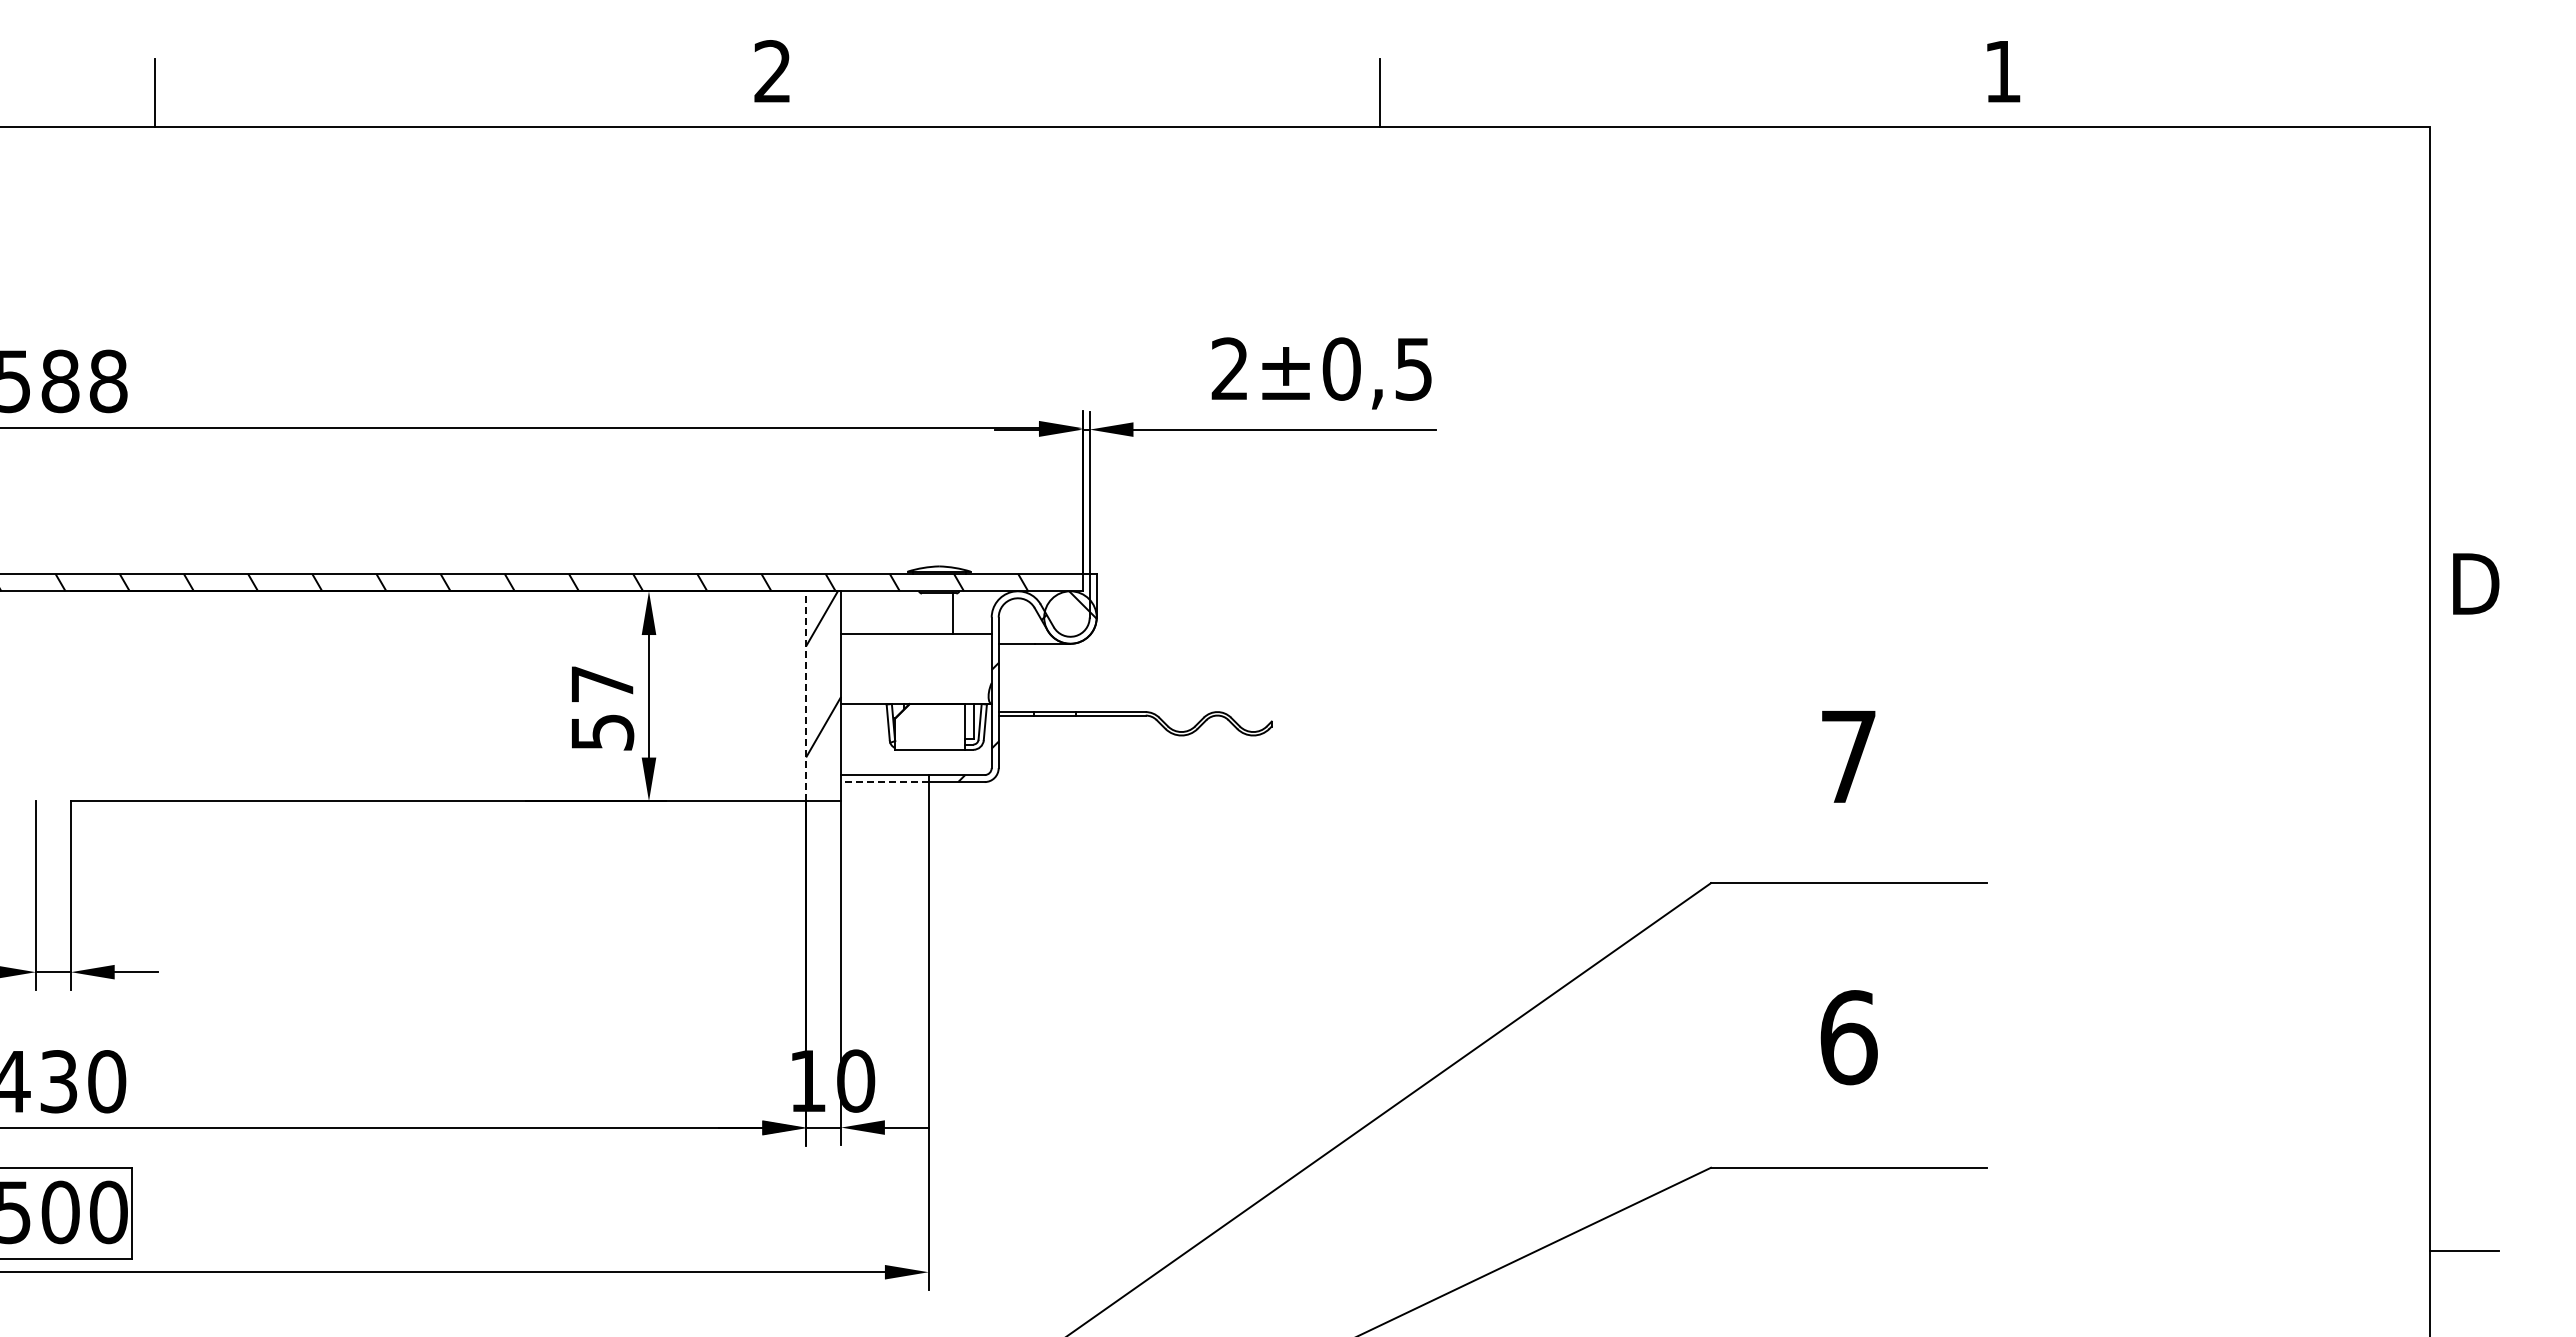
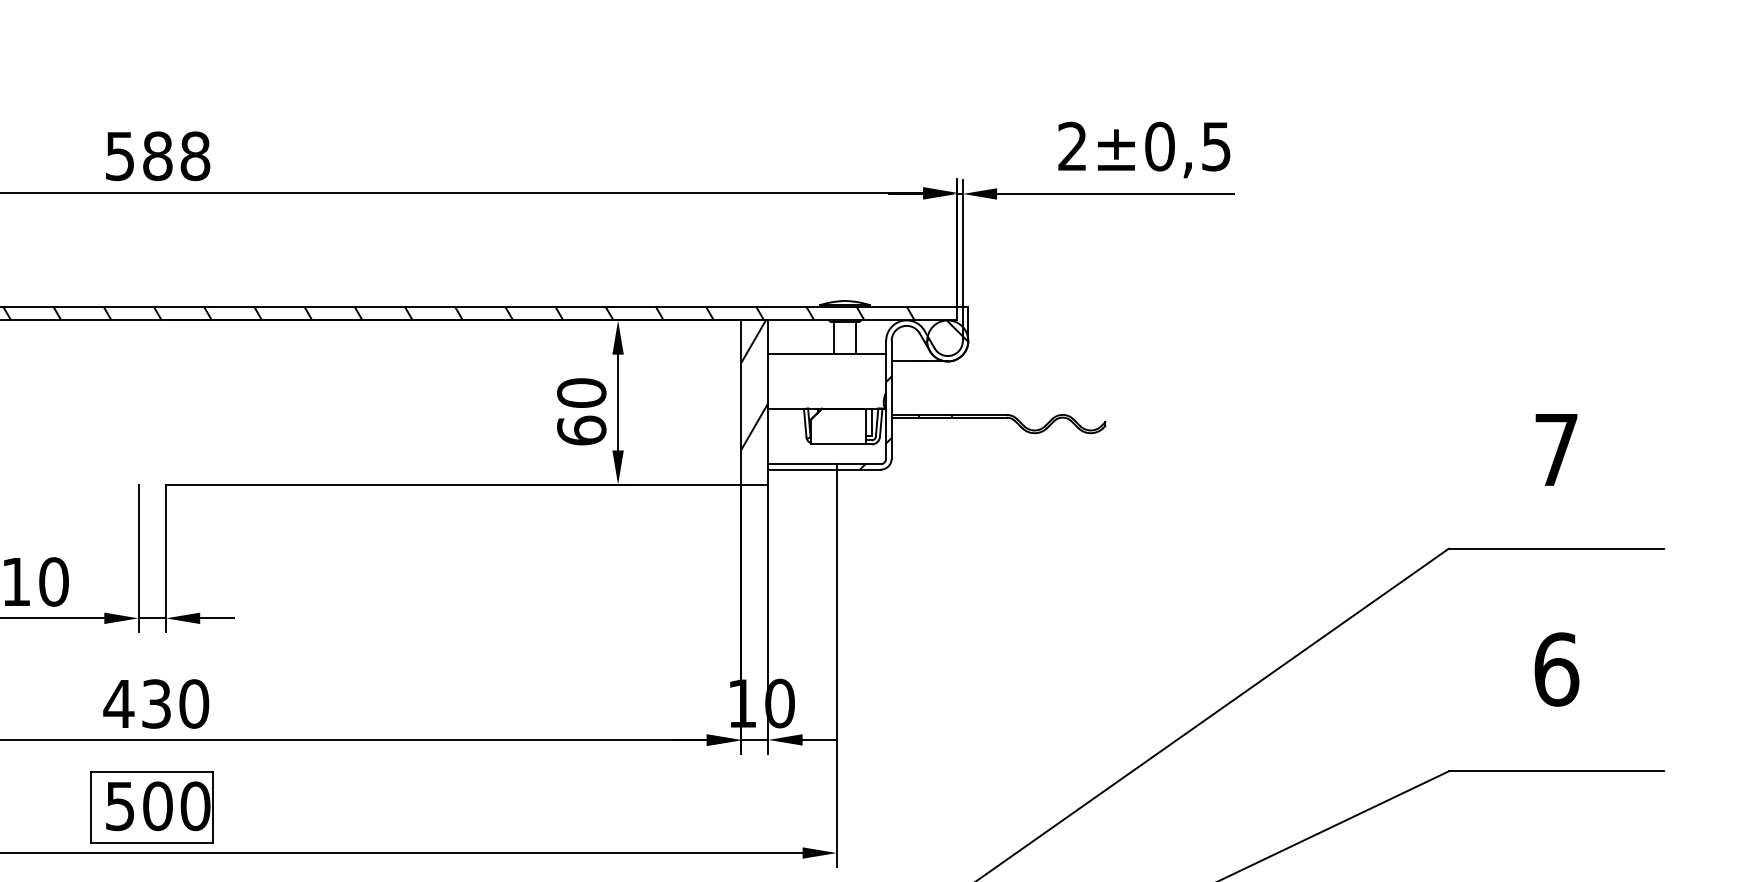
line: (925, 613) -> (834, 337), added
line: (806, 695) -> (741, 401), dashed -> solid
text: (602, 707) -> (581, 411), 57 -> 60
line: (884, 782) -> (802, 469), dashed -> solid

